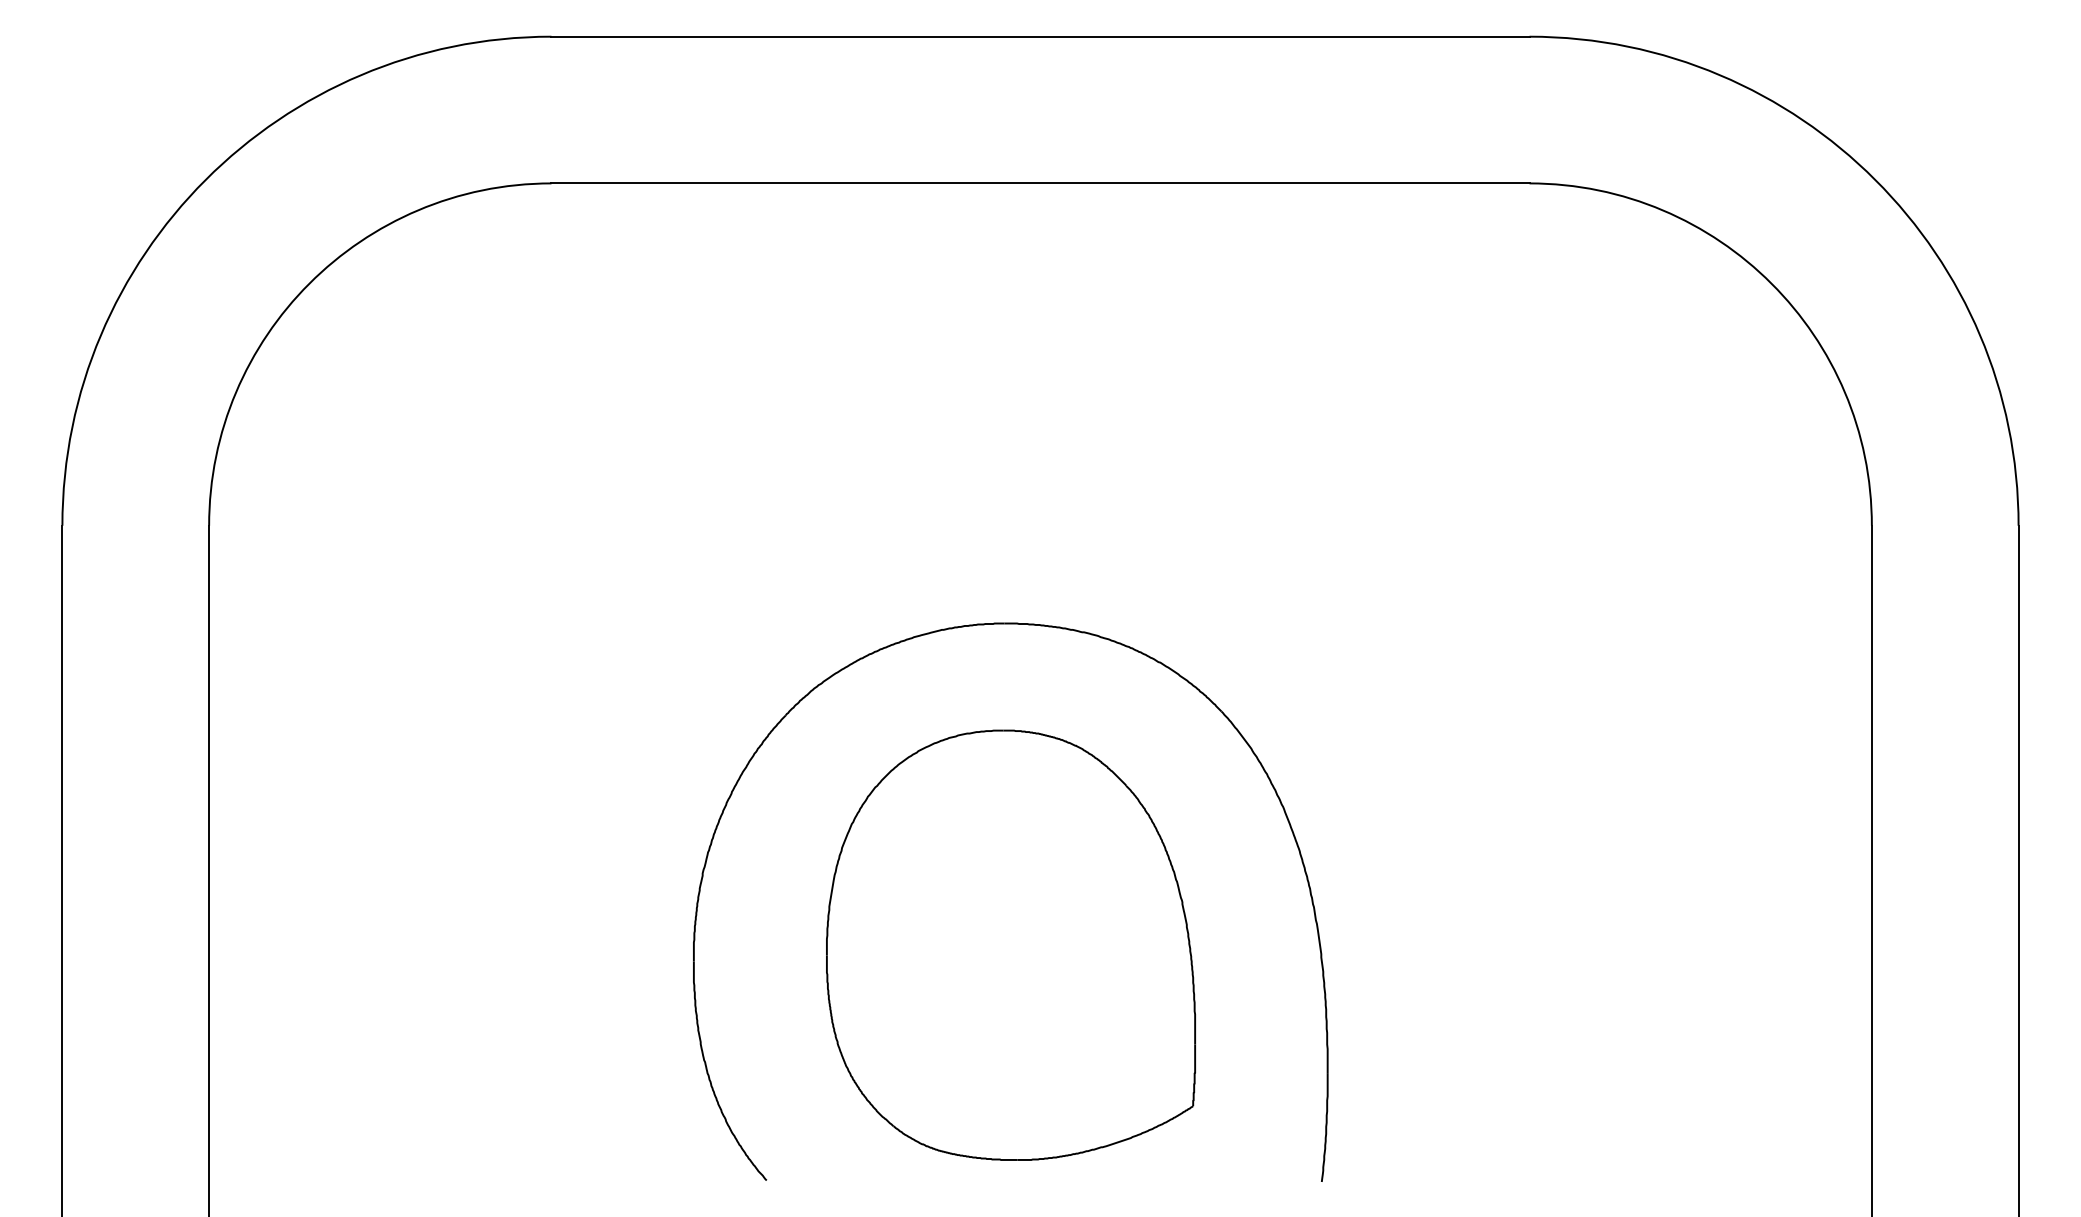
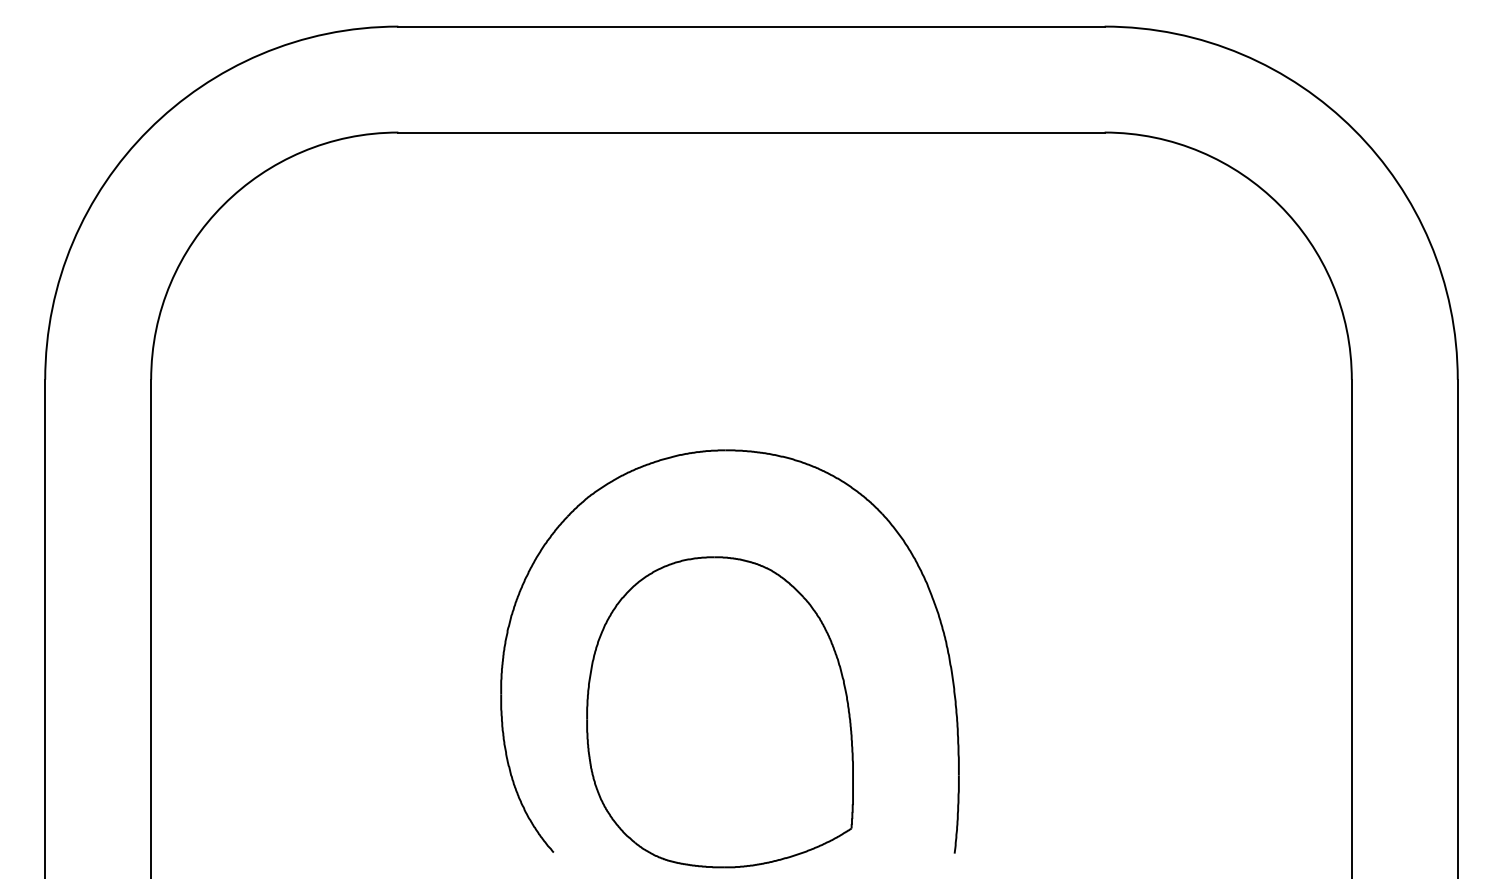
part: (1010, 944) -> (719, 711), moved

